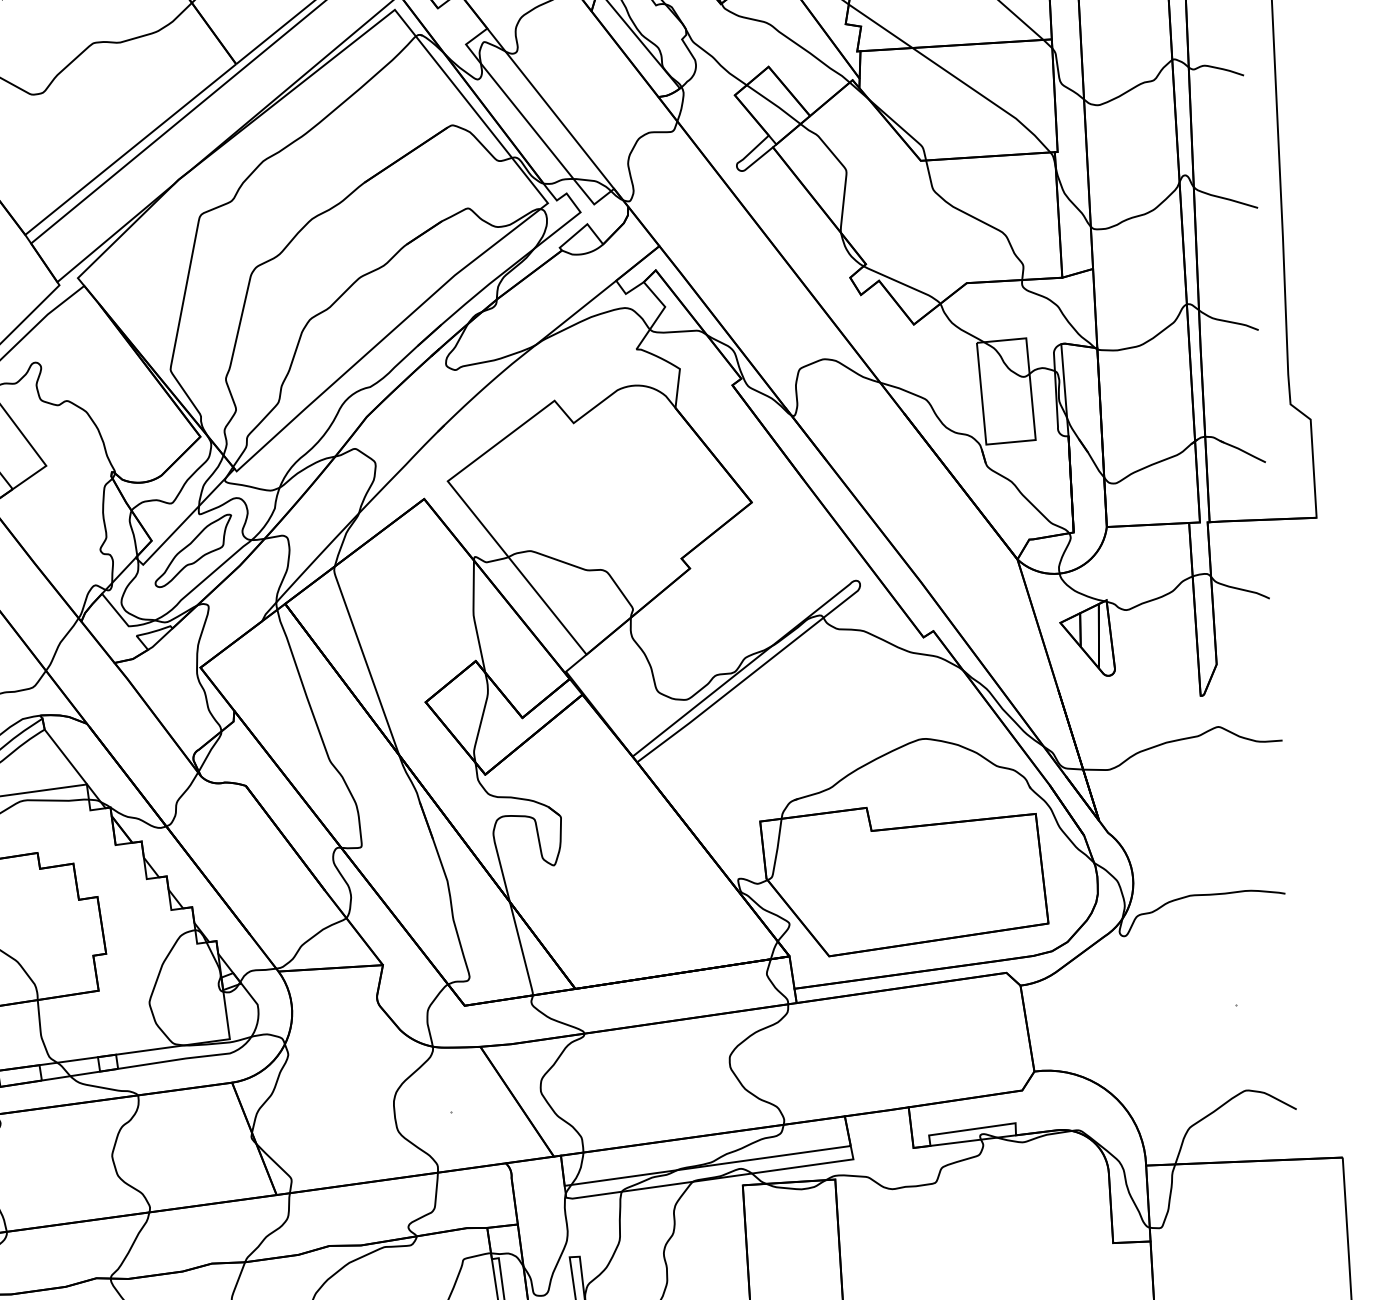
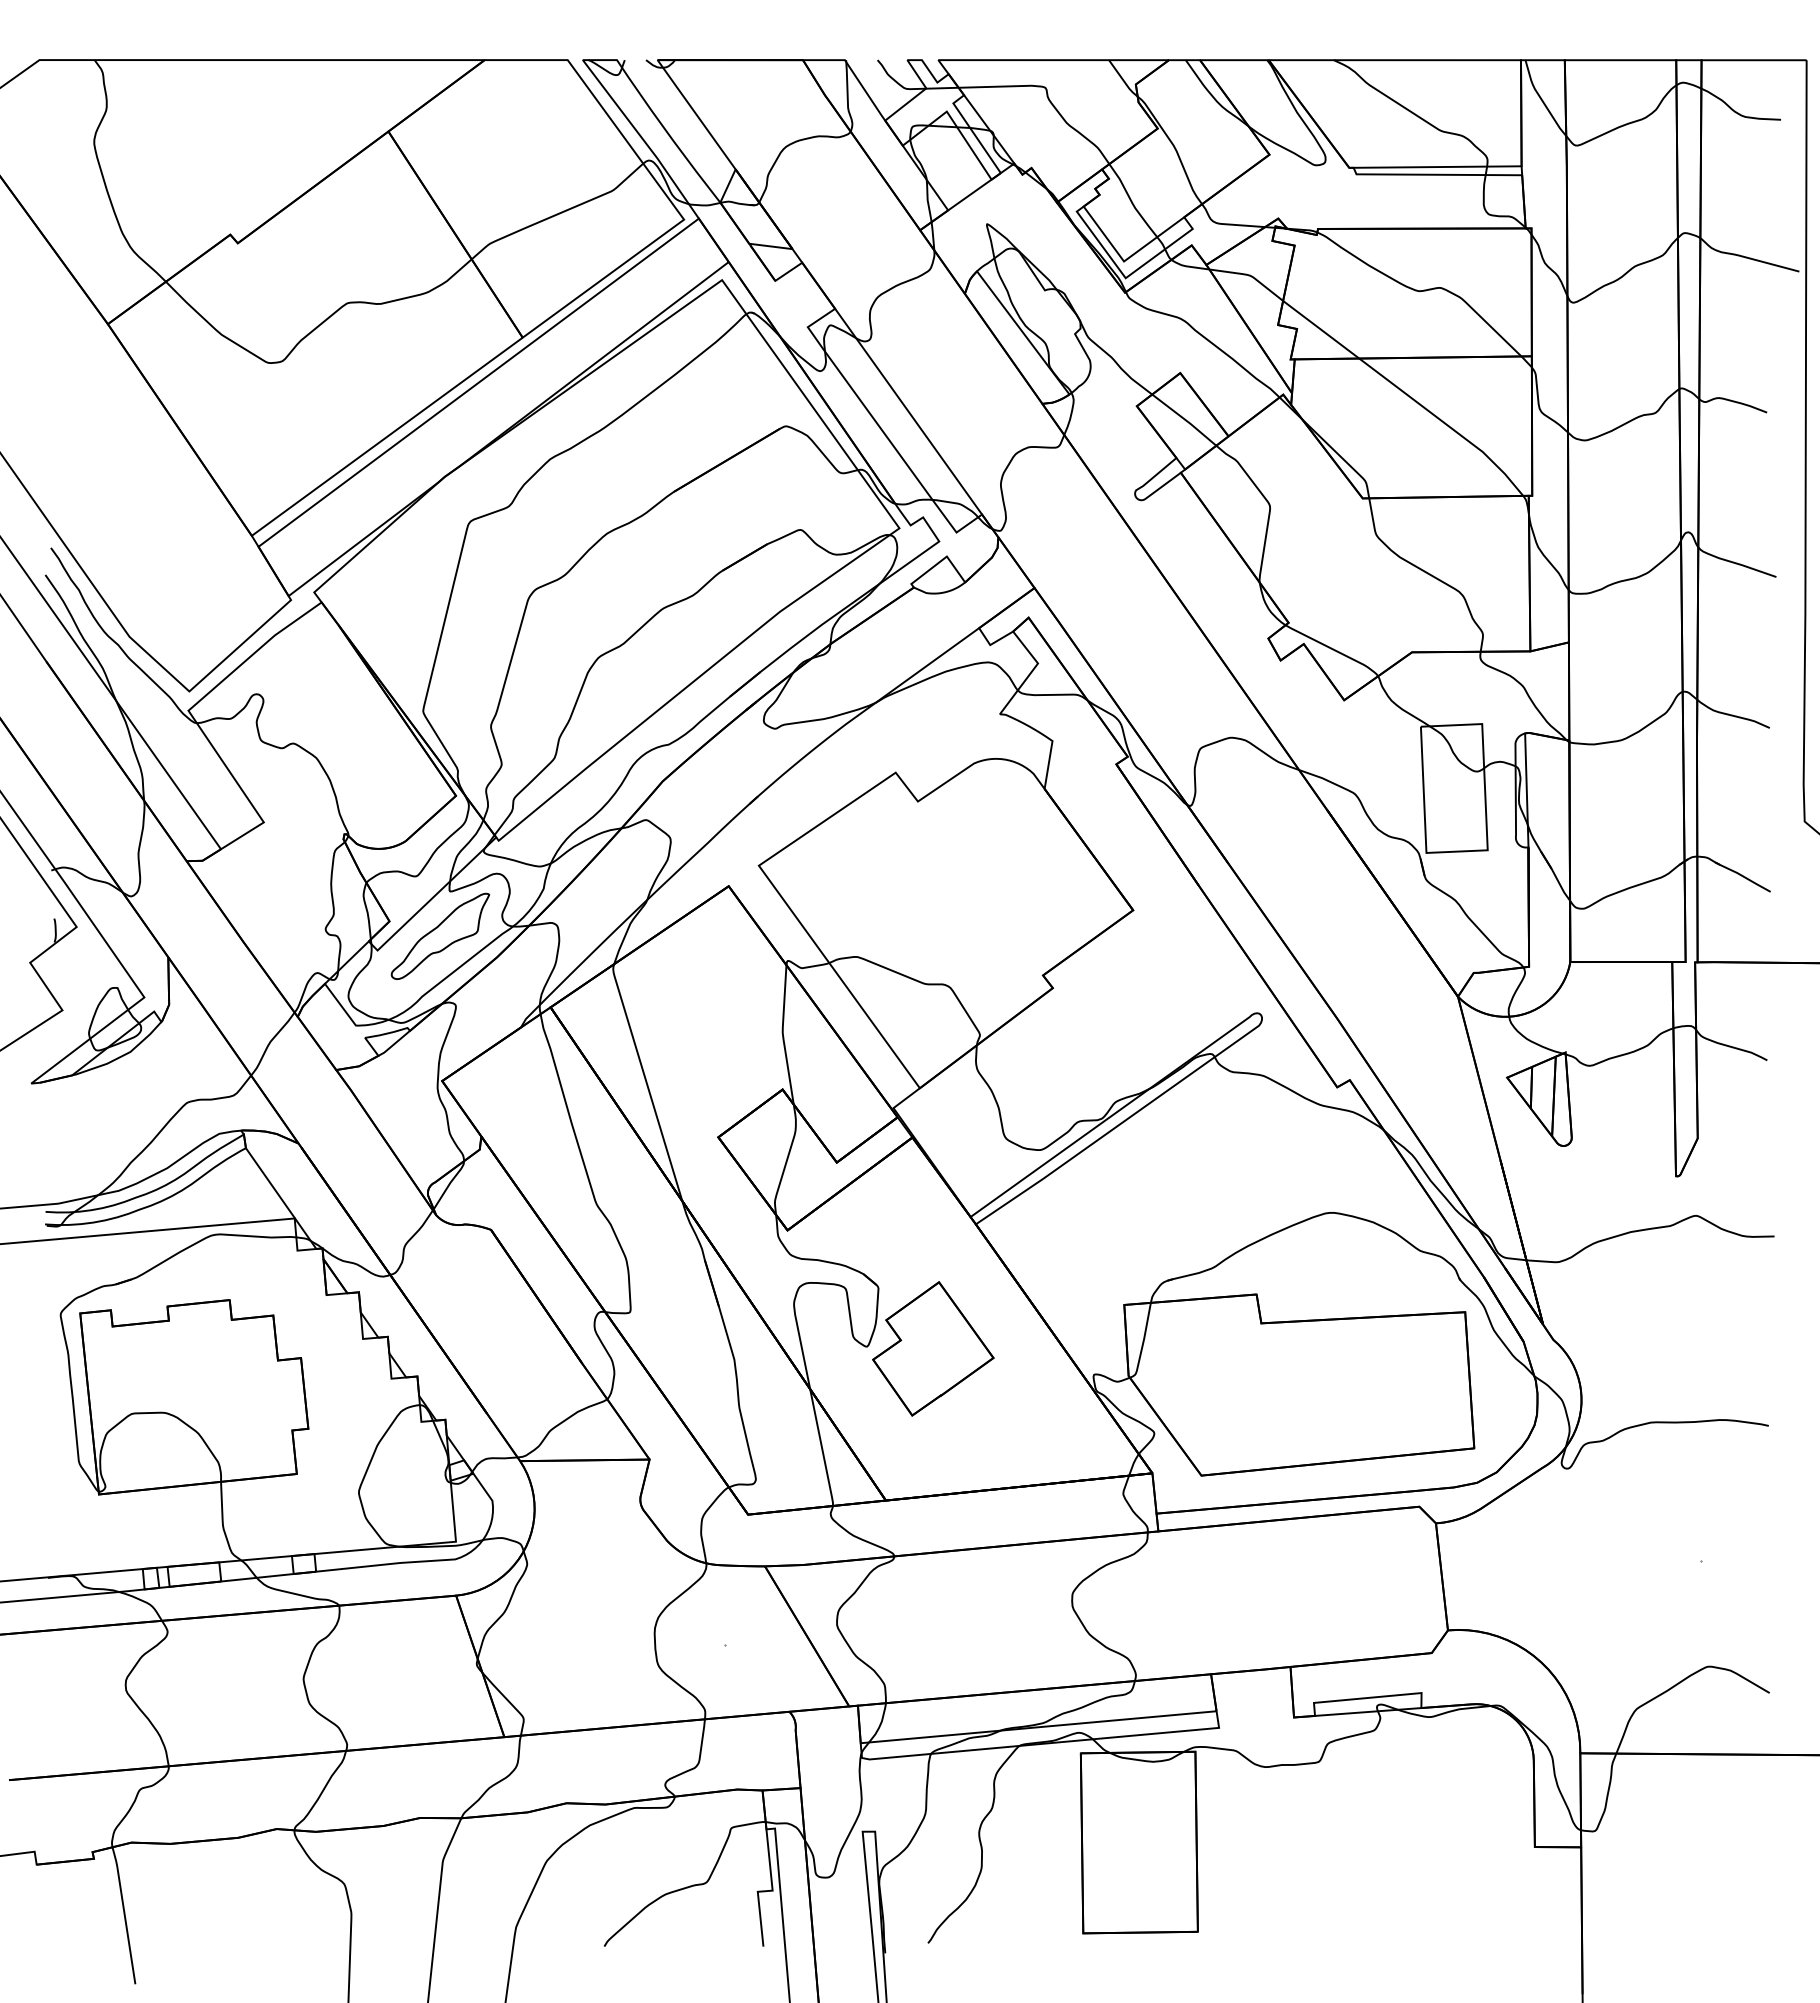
part: (607, 864) -> (933, 1348), added

